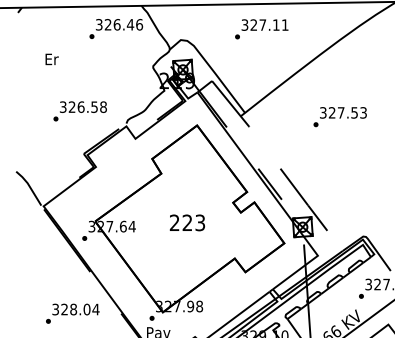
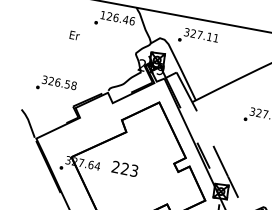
text: (98, 24) -> (102, 14), 326.46 -> 126.46
text: (261, 29) -> (198, 37), moved
text: (51, 59) -> (74, 35), moved
text: (79, 111) -> (56, 85), moved
text: (187, 222) -> (125, 168), moved

